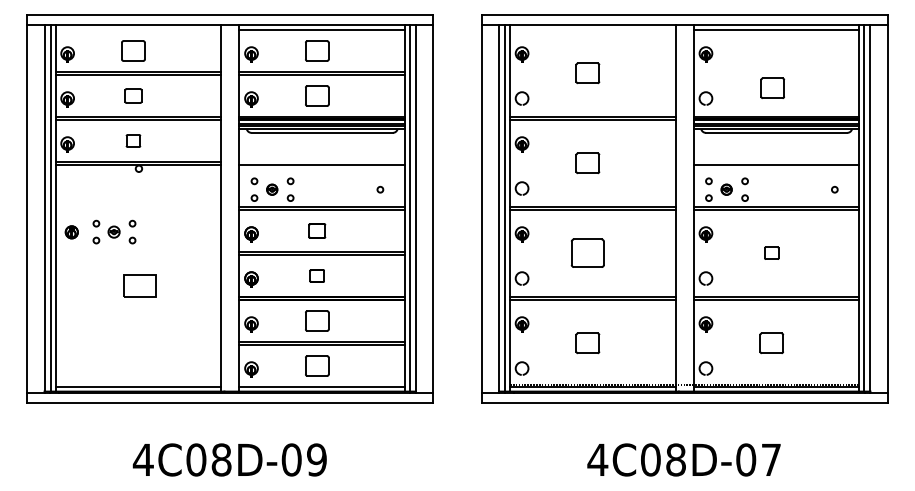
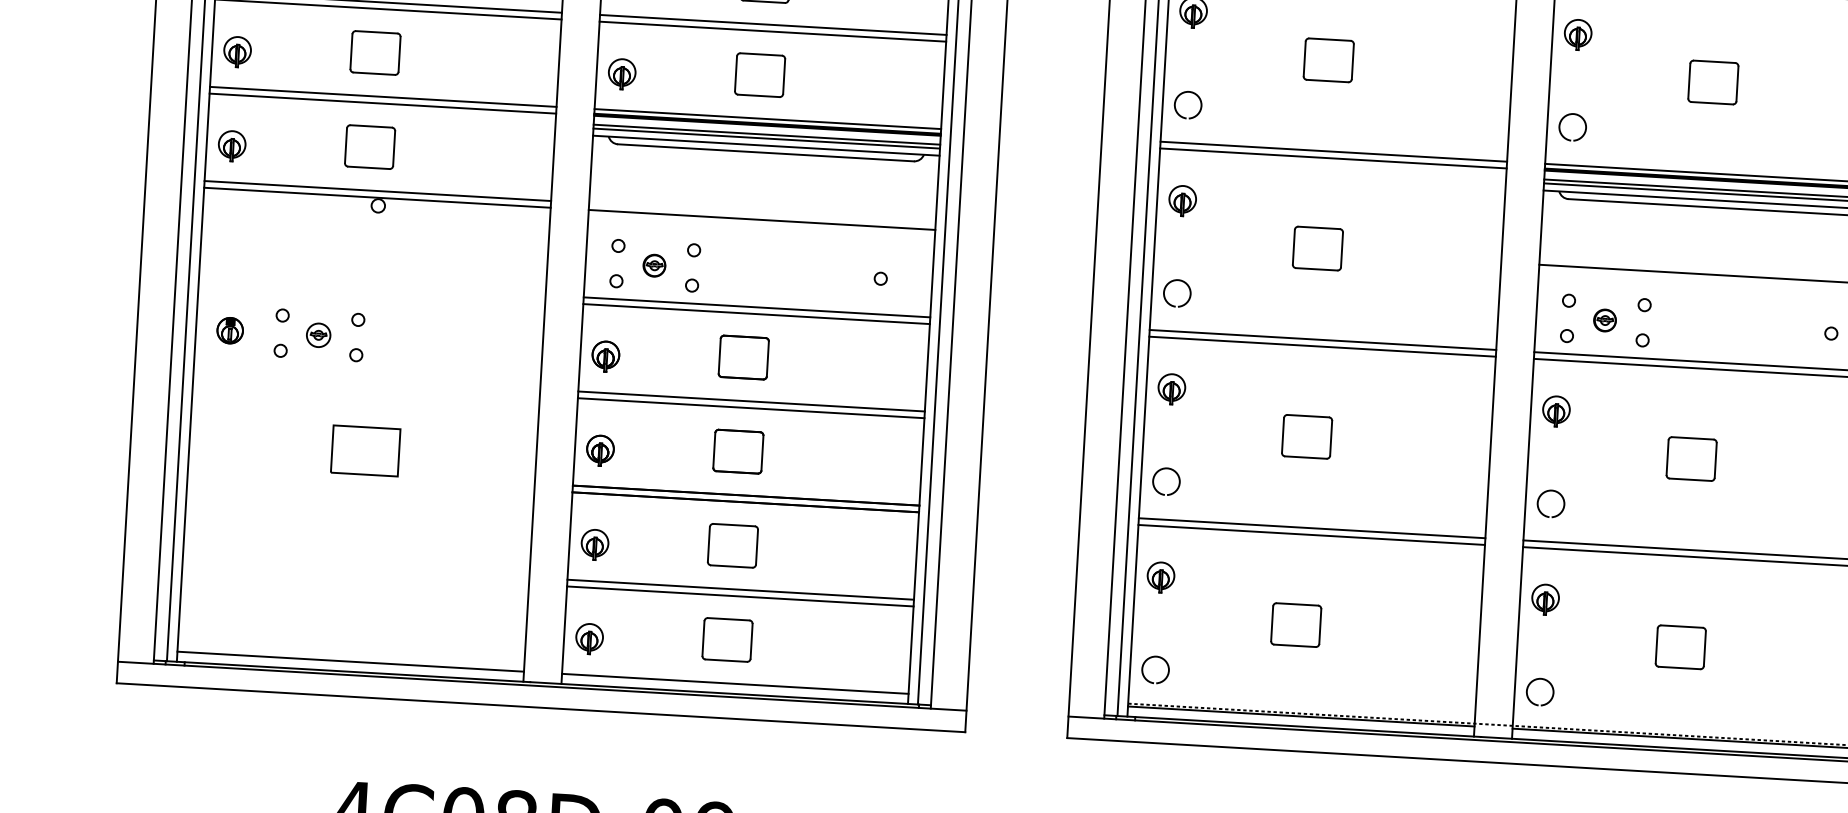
part: (772, 87) -> (1713, 80), moved
part: (133, 95) -> (375, 51), size x1.43
part: (133, 140) -> (370, 146), size x1.67
part: (316, 230) -> (742, 356), size x1.43
part: (771, 252) -> (1691, 457), size x1.67
part: (587, 253) -> (1306, 437), size x0.71
part: (316, 275) -> (736, 450), size x1.67

